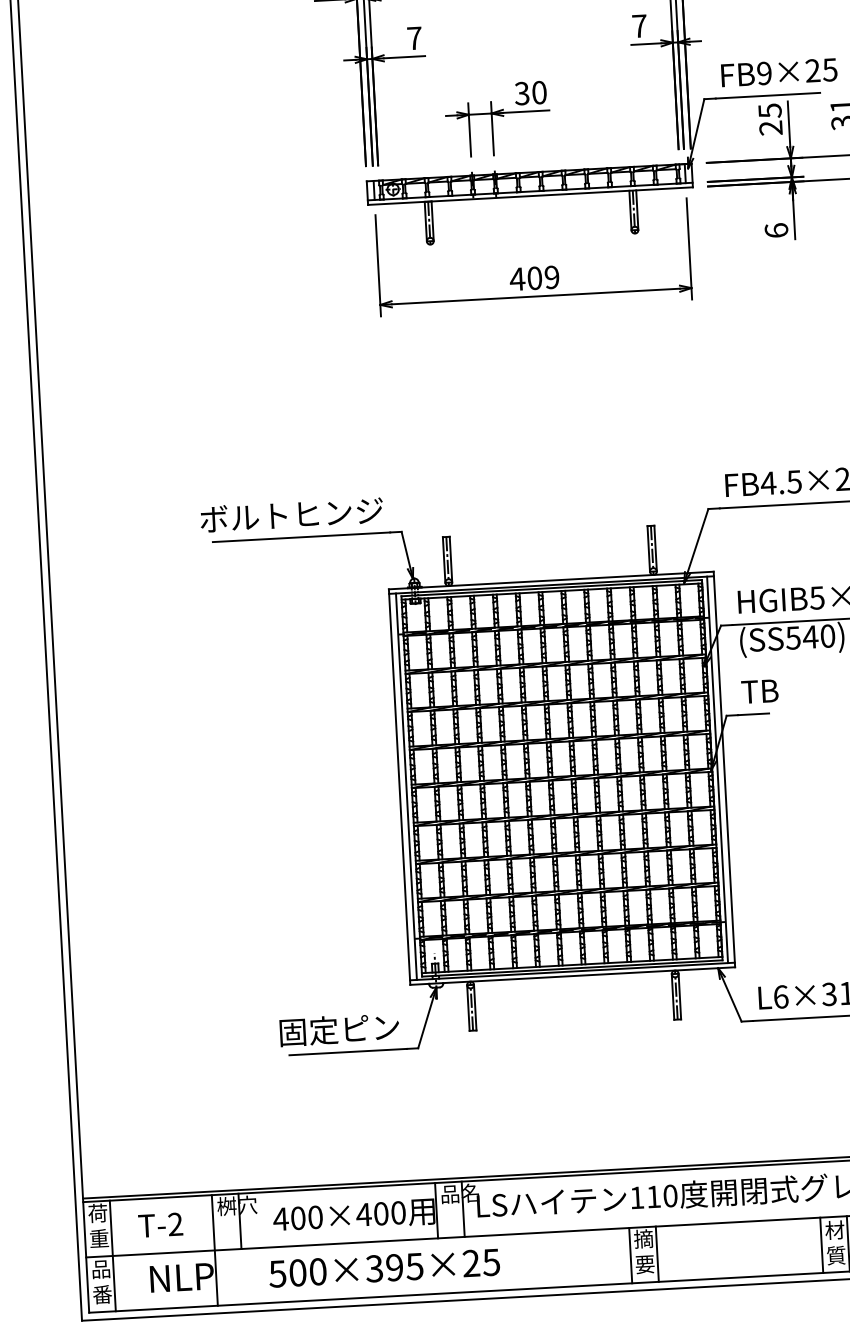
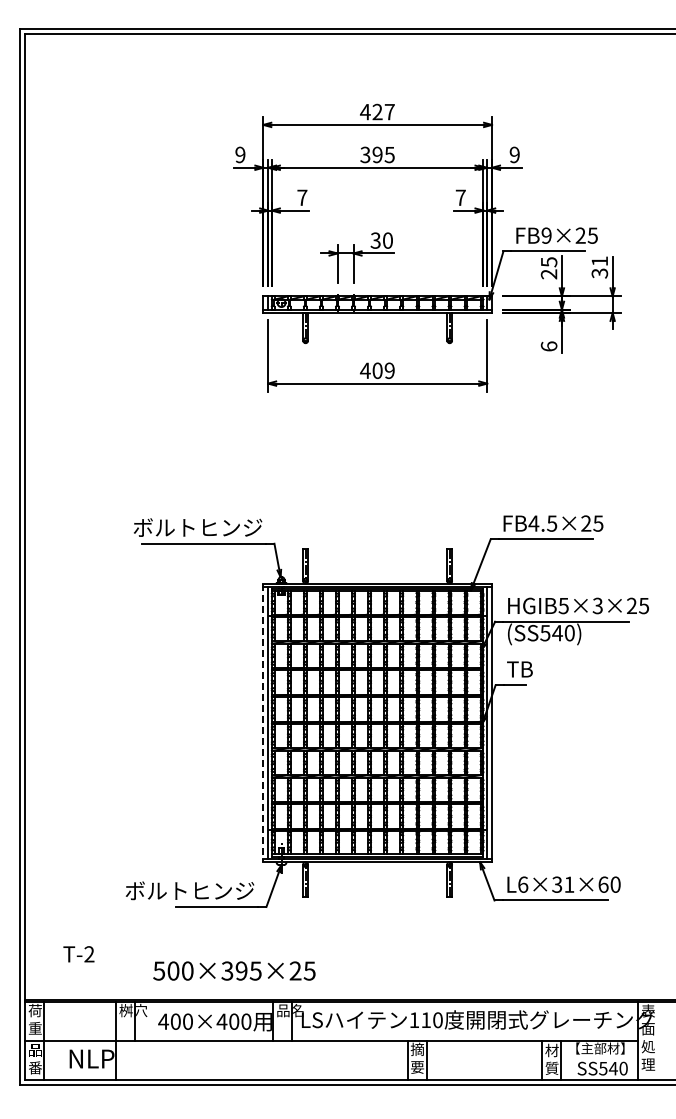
line: (399, 787) -> (263, 723), solid -> dashed
text: (307, 1030) -> (189, 890), 固定ピン -> ボルトヒンジ
text: (160, 1225) -> (78, 954), moved
text: (384, 1267) -> (234, 970), moved

